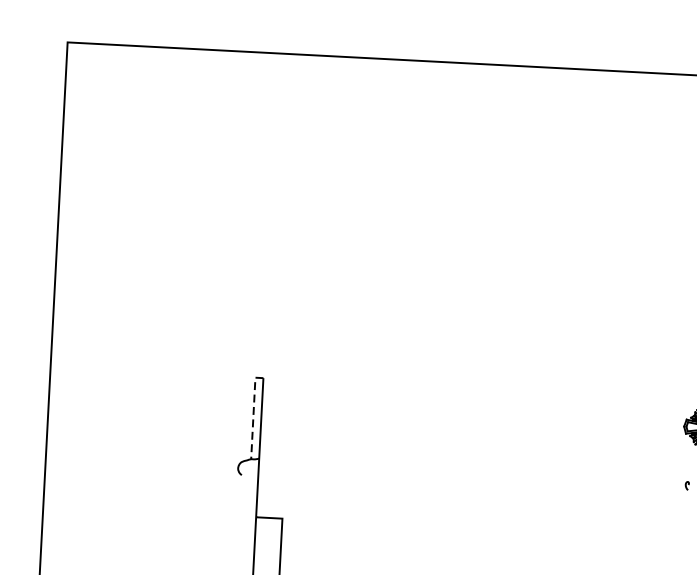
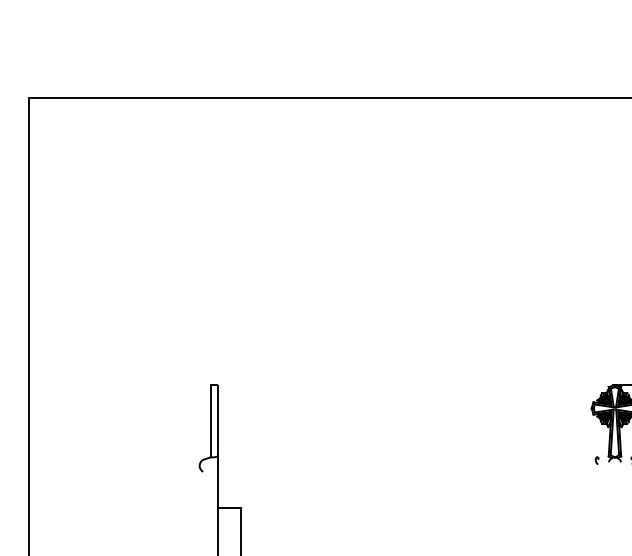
line: (253, 413) -> (210, 416), dashed -> solid

